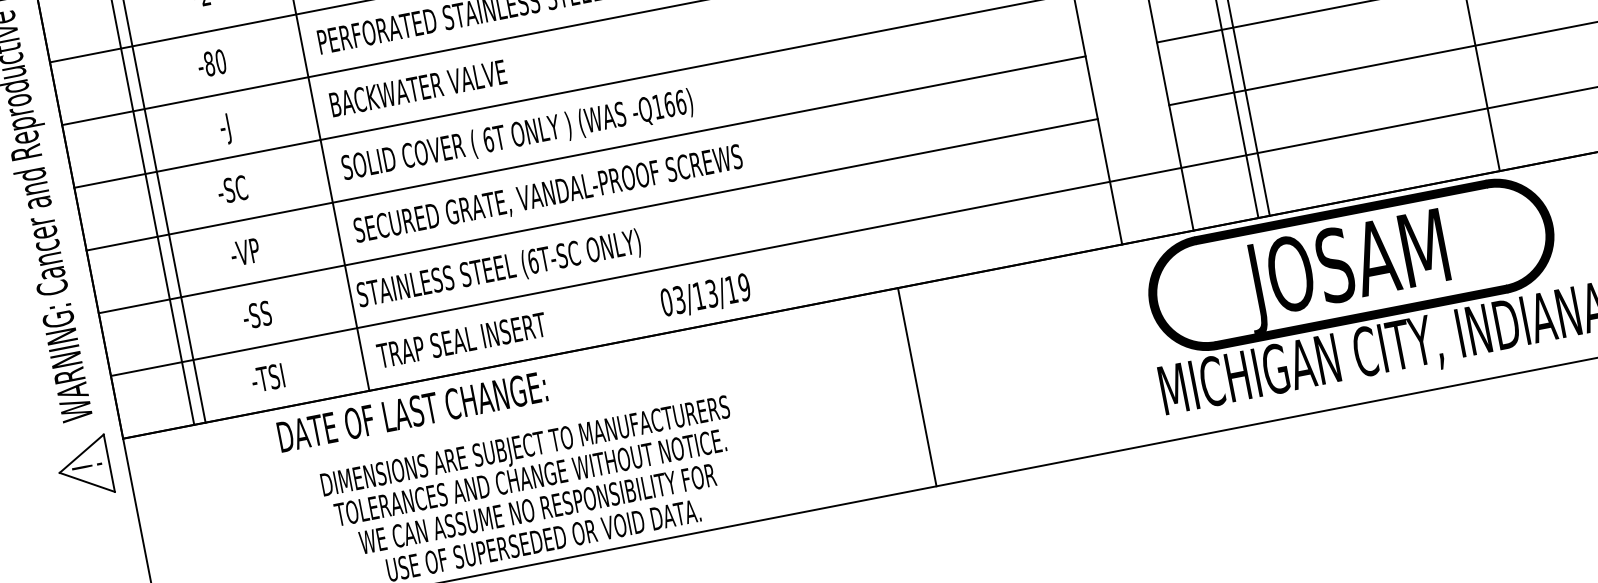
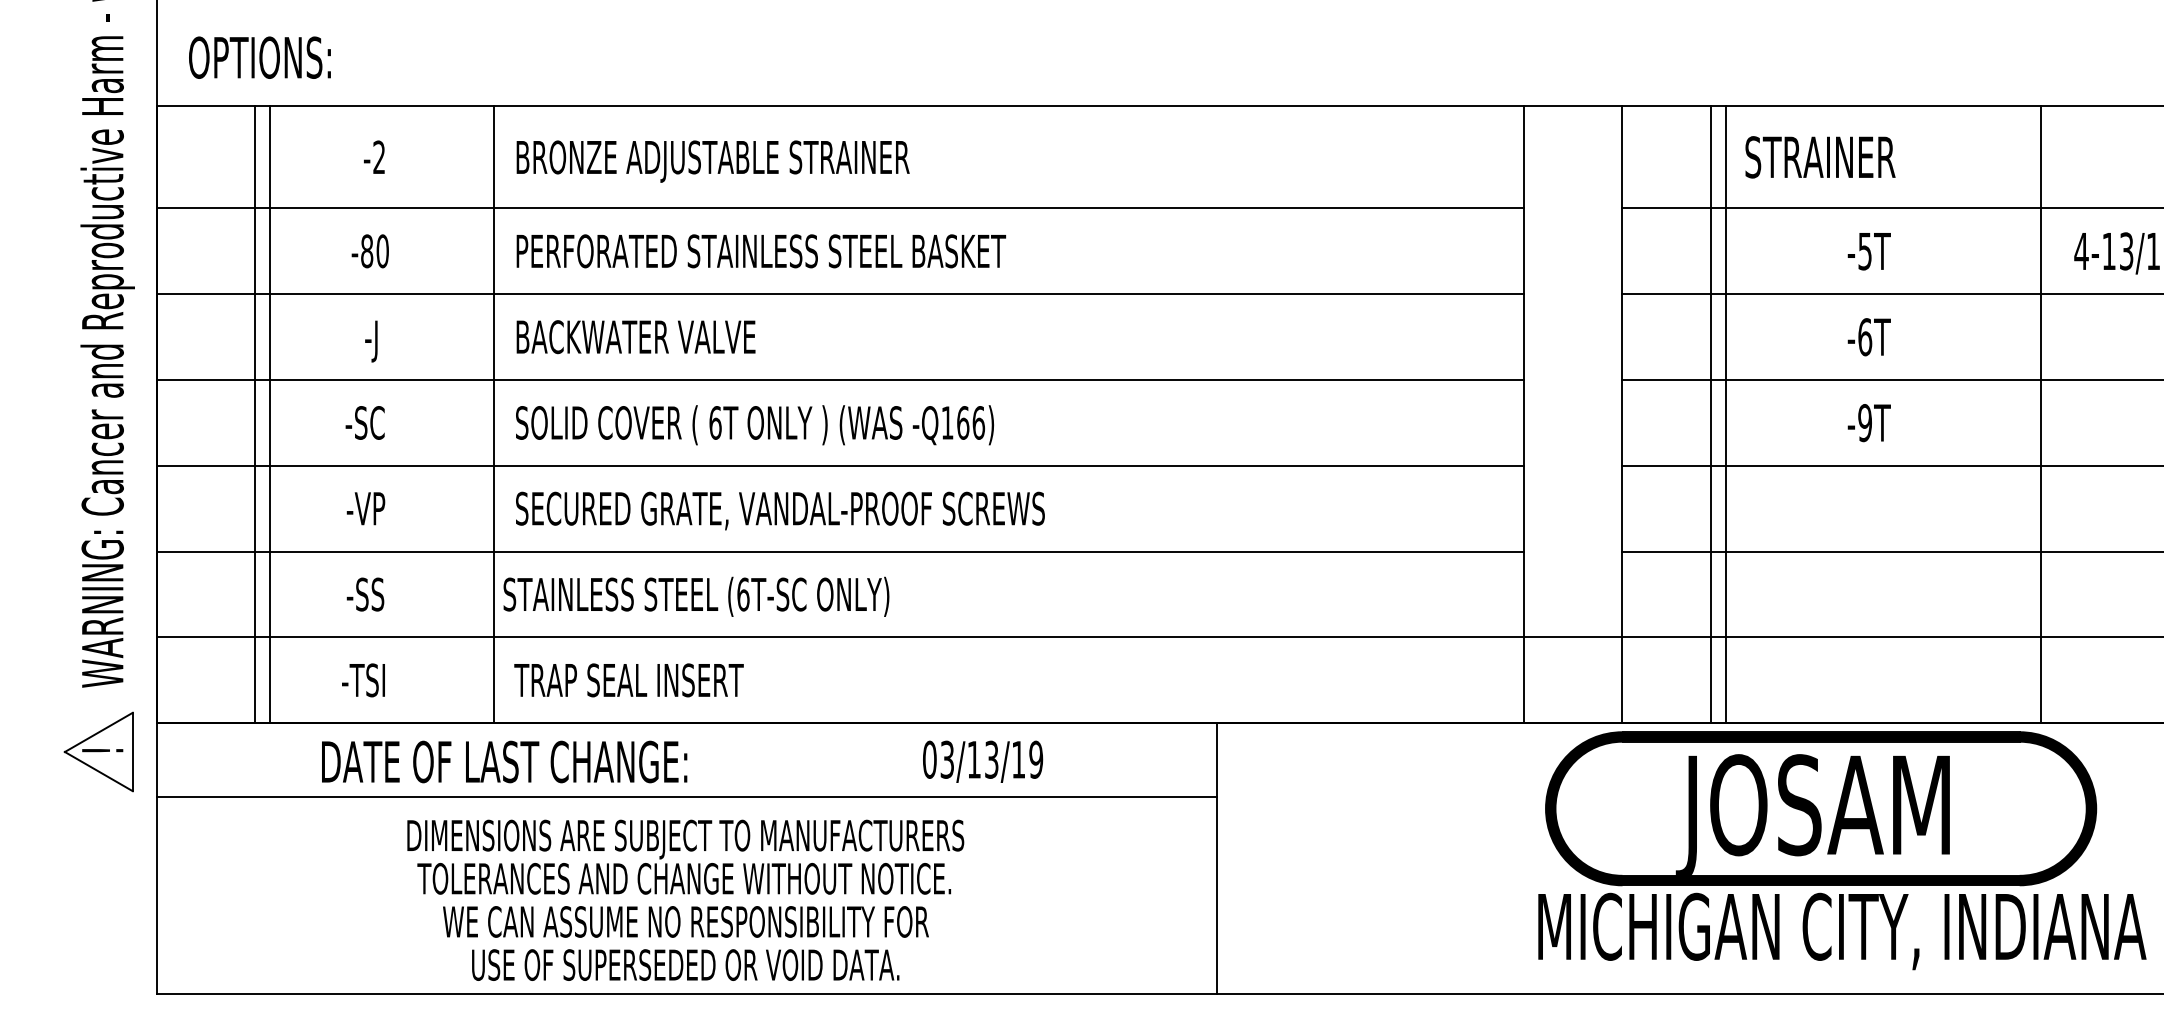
text: (706, 296) -> (983, 761), moved
text: (412, 411) -> (504, 761), moved
line: (521, 417) -> (687, 797), added

